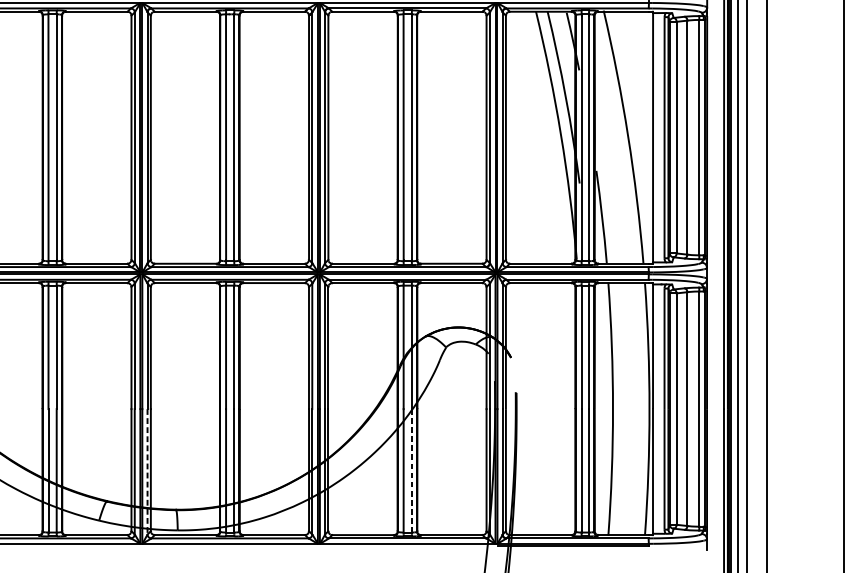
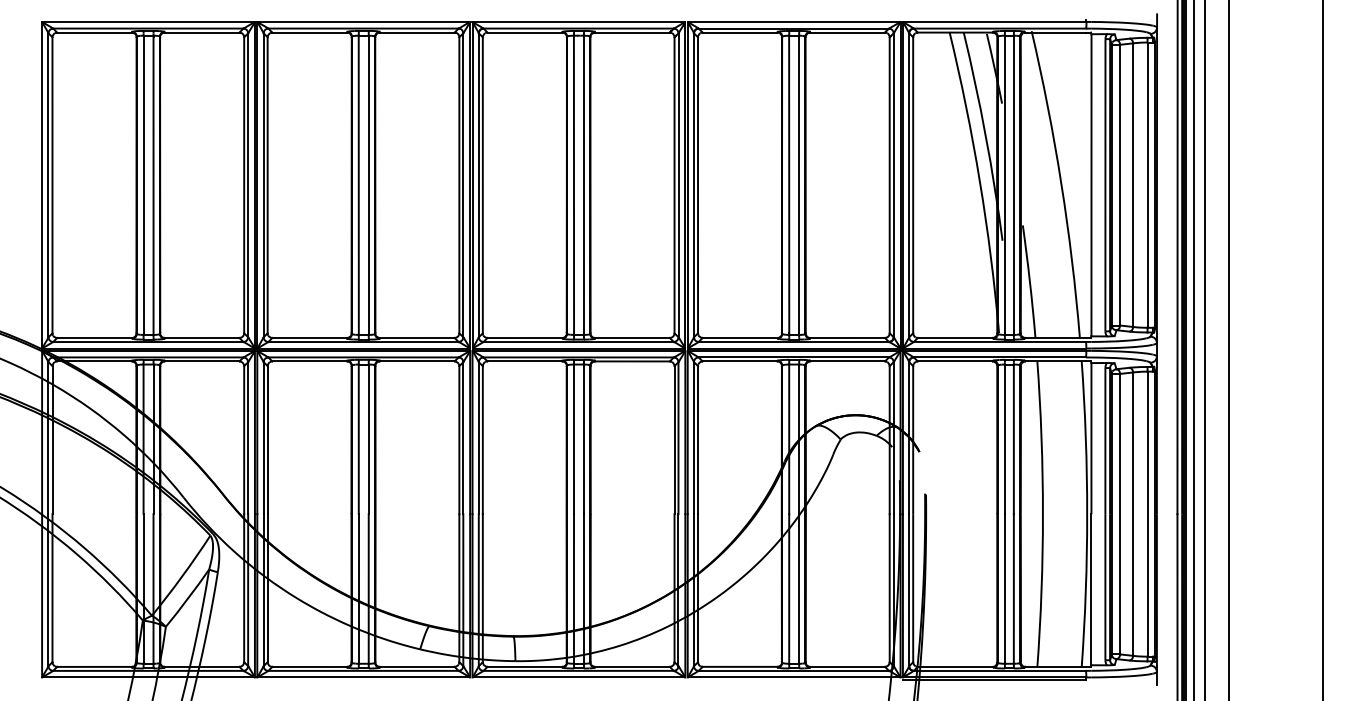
line: (412, 470) -> (799, 588), dashed -> solid
line: (147, 472) -> (478, 590), dashed -> solid

